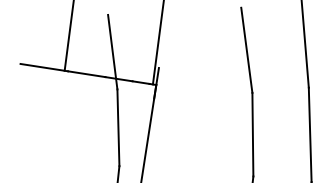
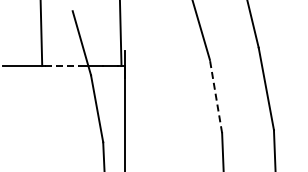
line: (87, 74) -> (62, 66), solid -> dashed
line: (252, 134) -> (215, 96), solid -> dashed

